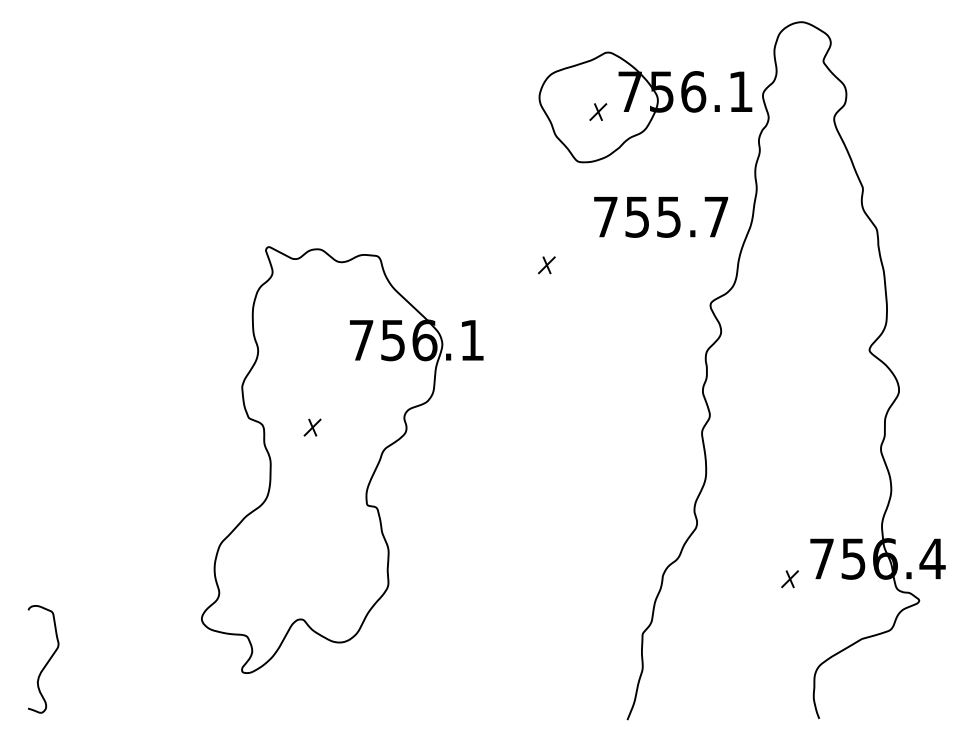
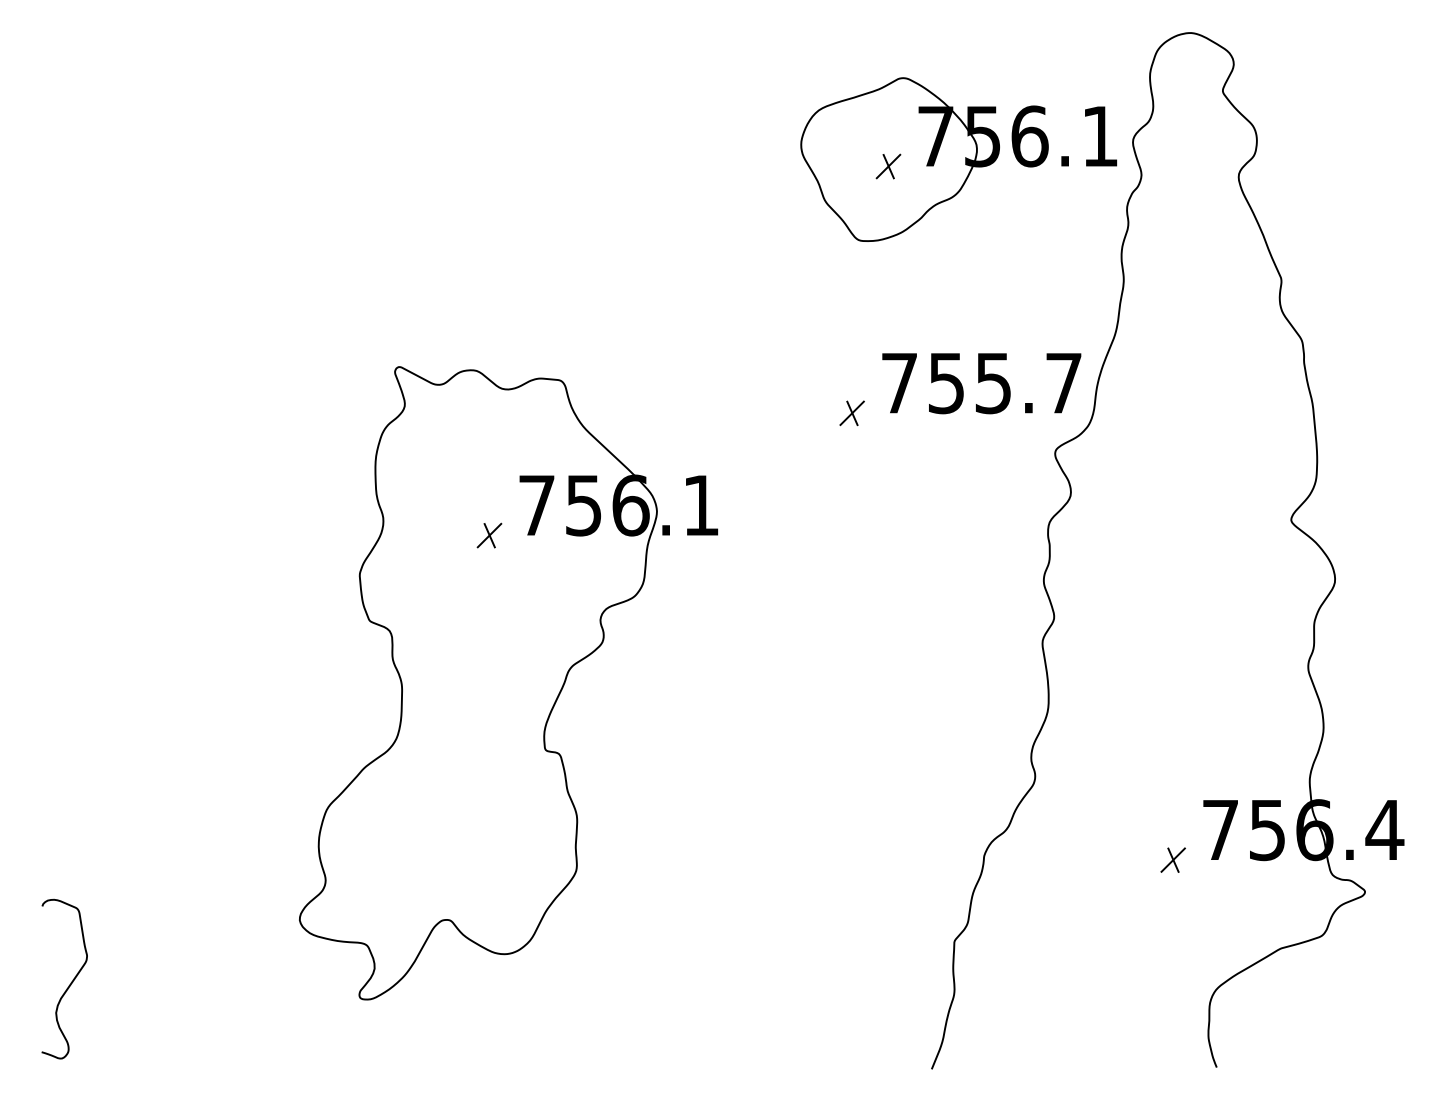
text: (661, 217) -> (982, 383), moved
part: (546, 265) -> (851, 413), moved
part: (312, 427) -> (489, 535), moved

